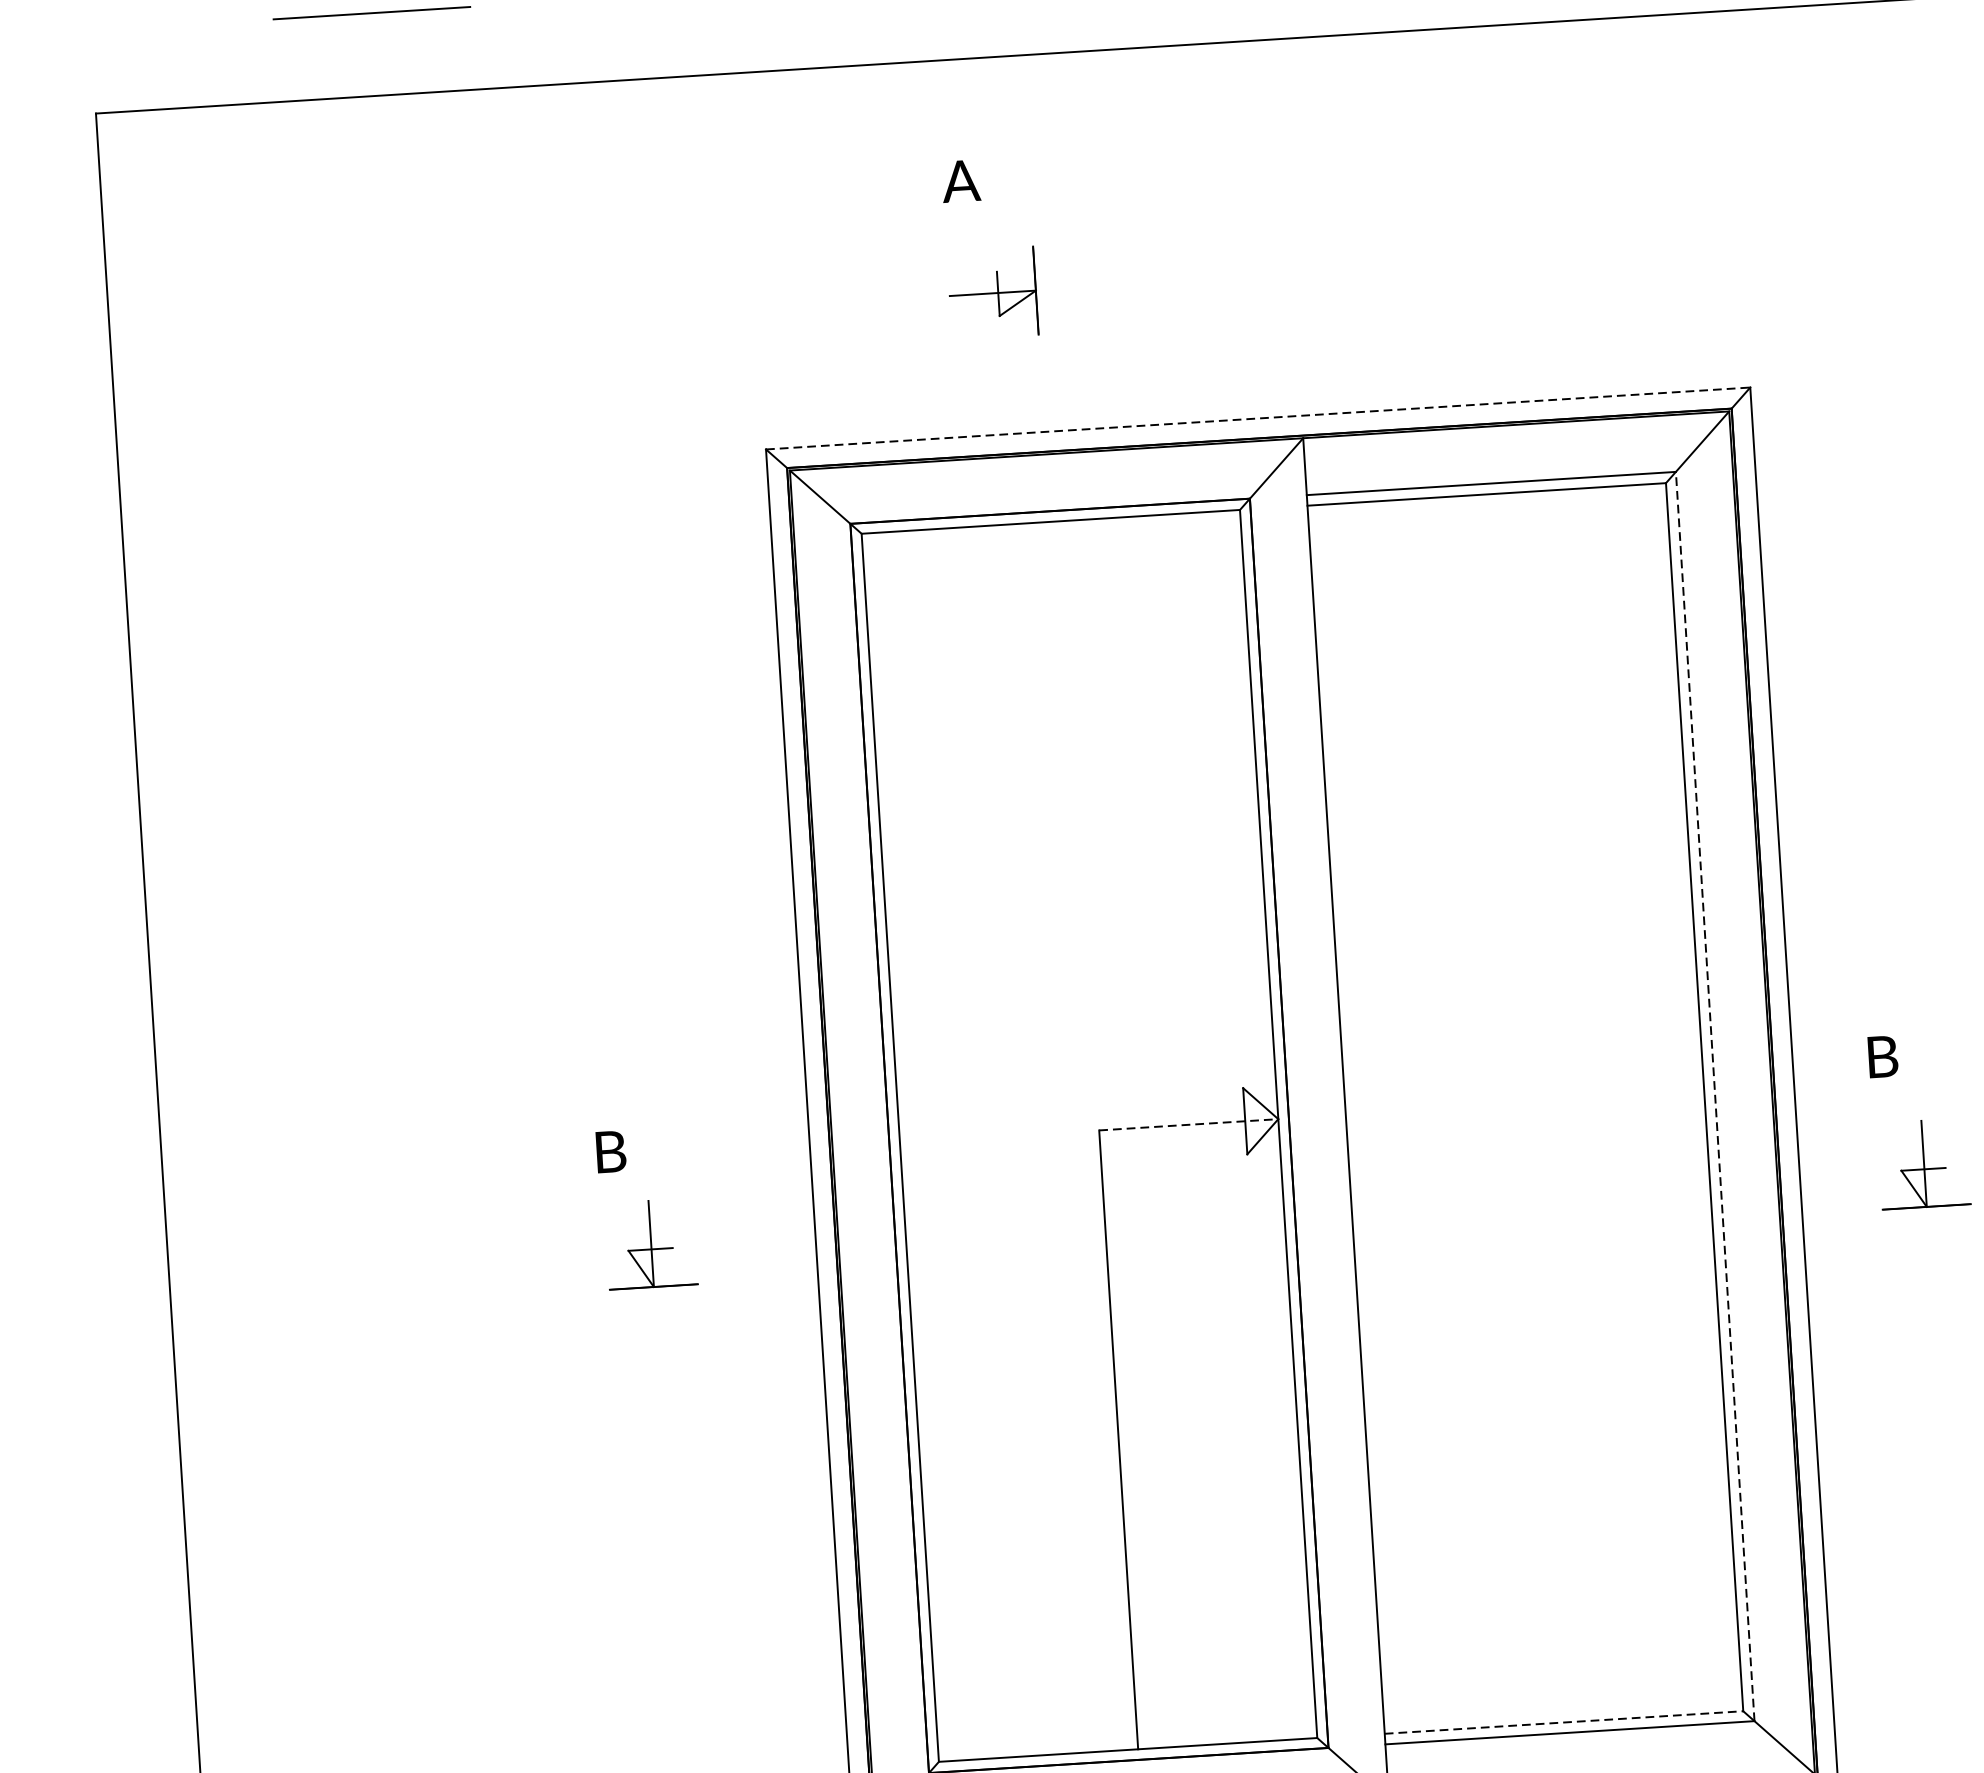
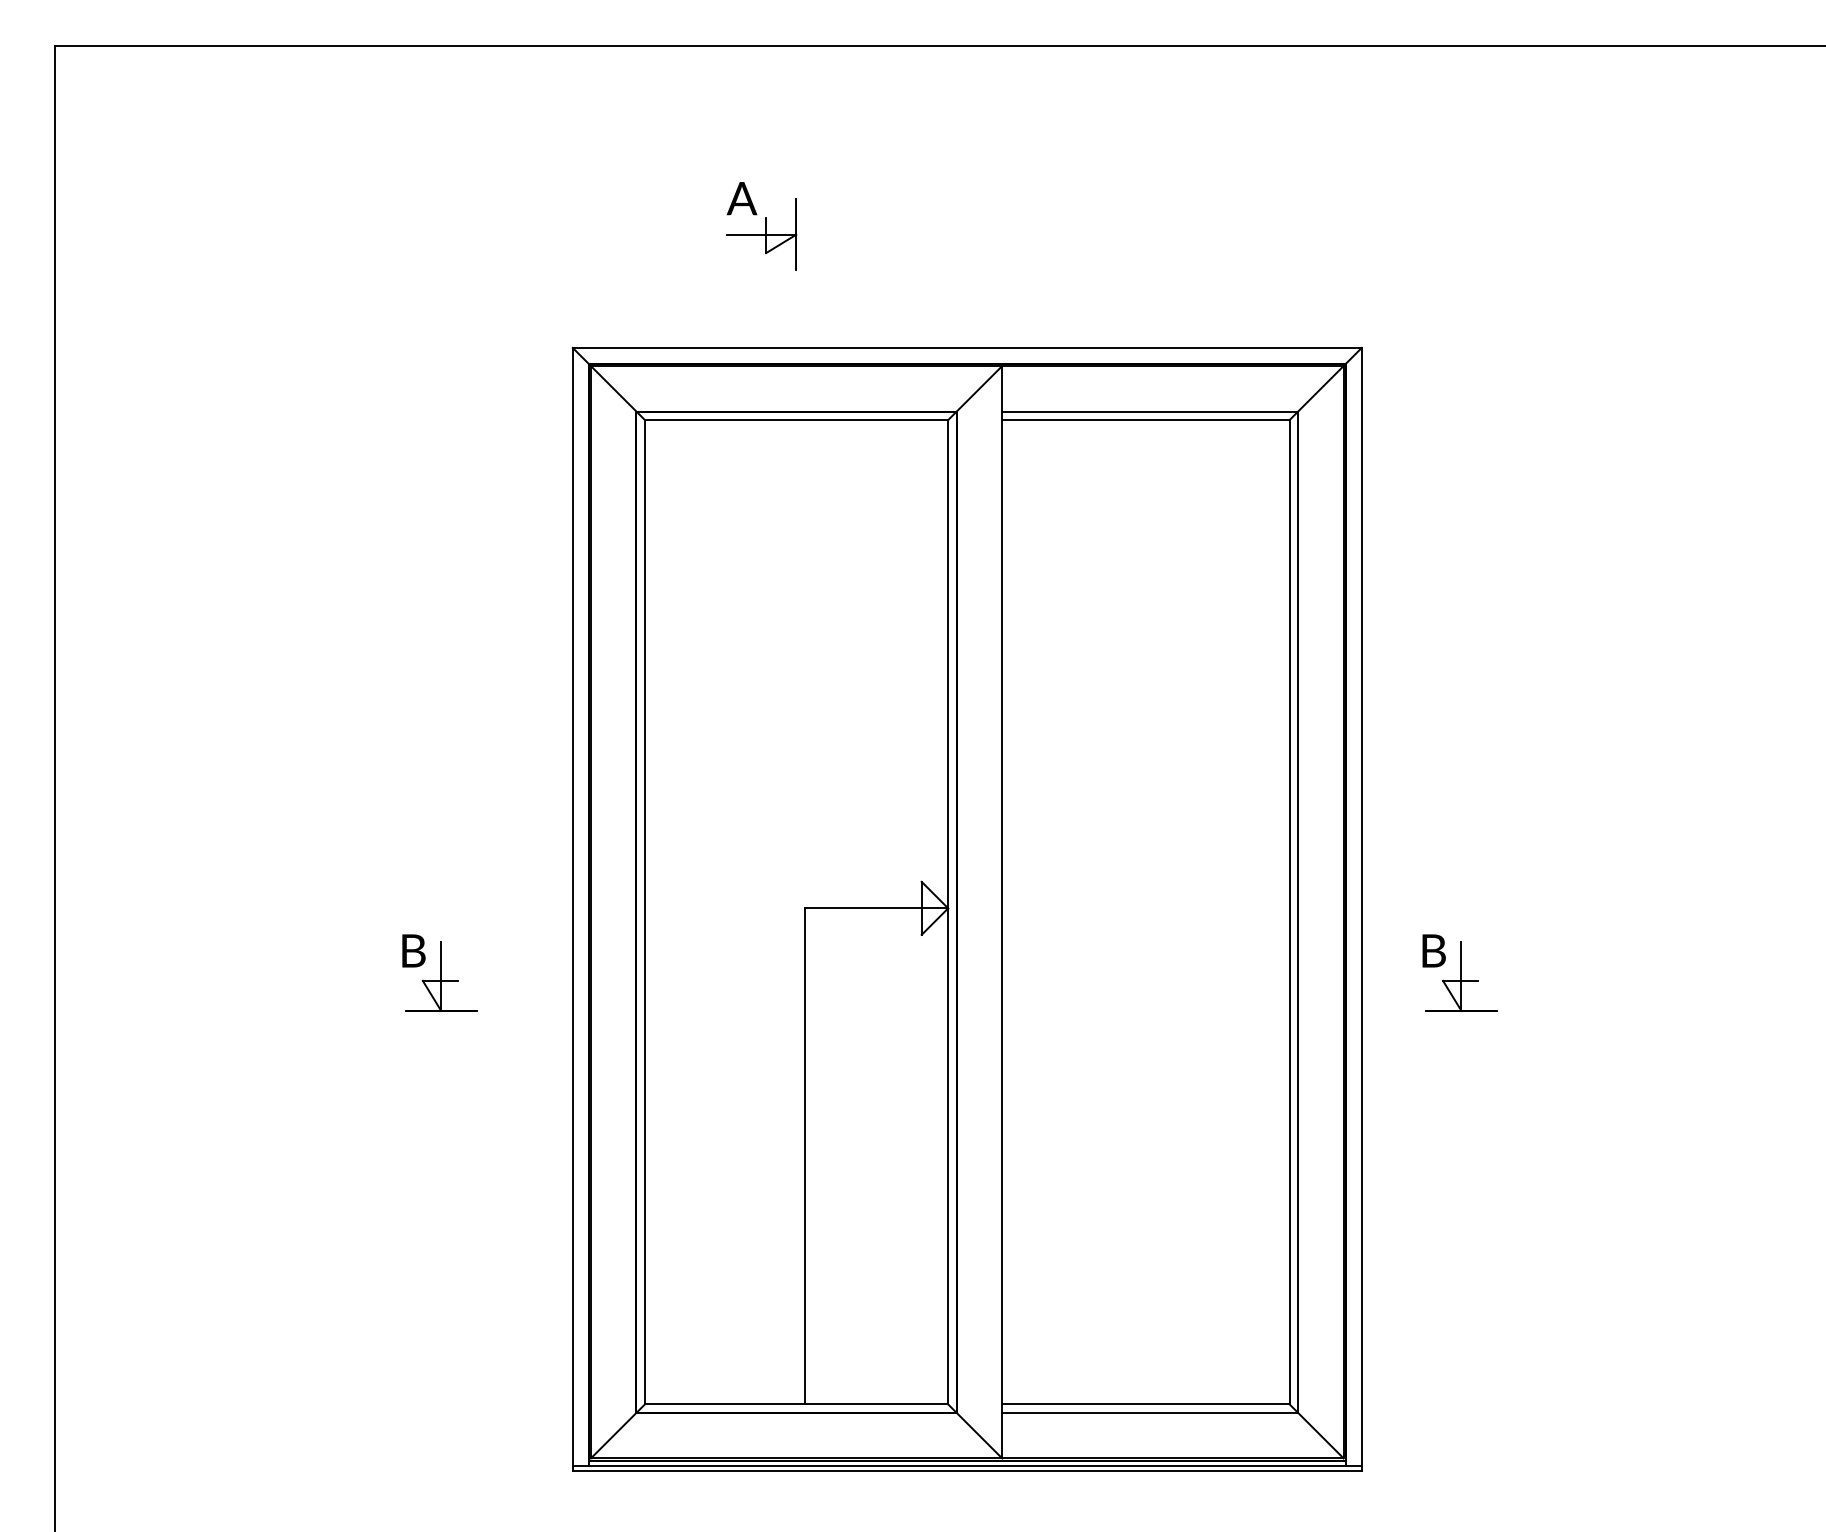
text: (960, 181) -> (741, 198), moved
line: (1258, 417) -> (967, 347), dashed -> solid
text: (1882, 1056) -> (1433, 950), moved
line: (1715, 1096) -> (1298, 912), dashed -> solid
line: (1188, 1124) -> (876, 908), dashed -> solid
text: (610, 1151) -> (413, 950), moved
line: (1563, 1722) -> (1145, 1404), dashed -> solid

